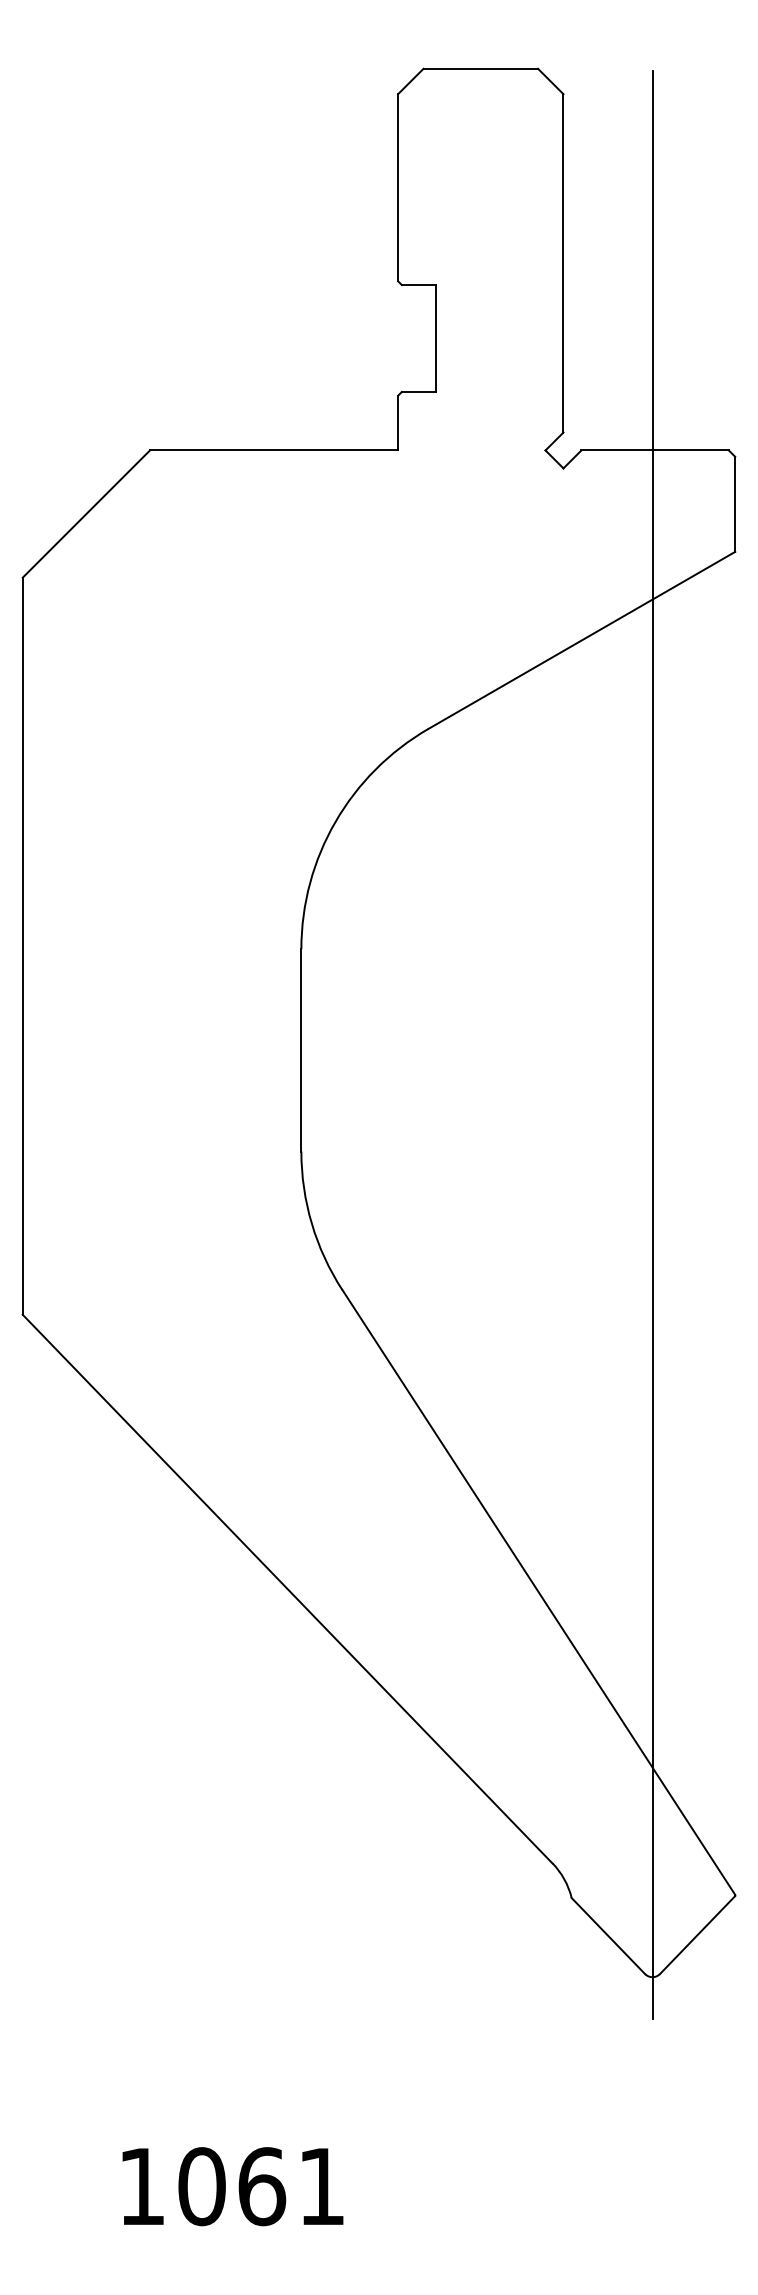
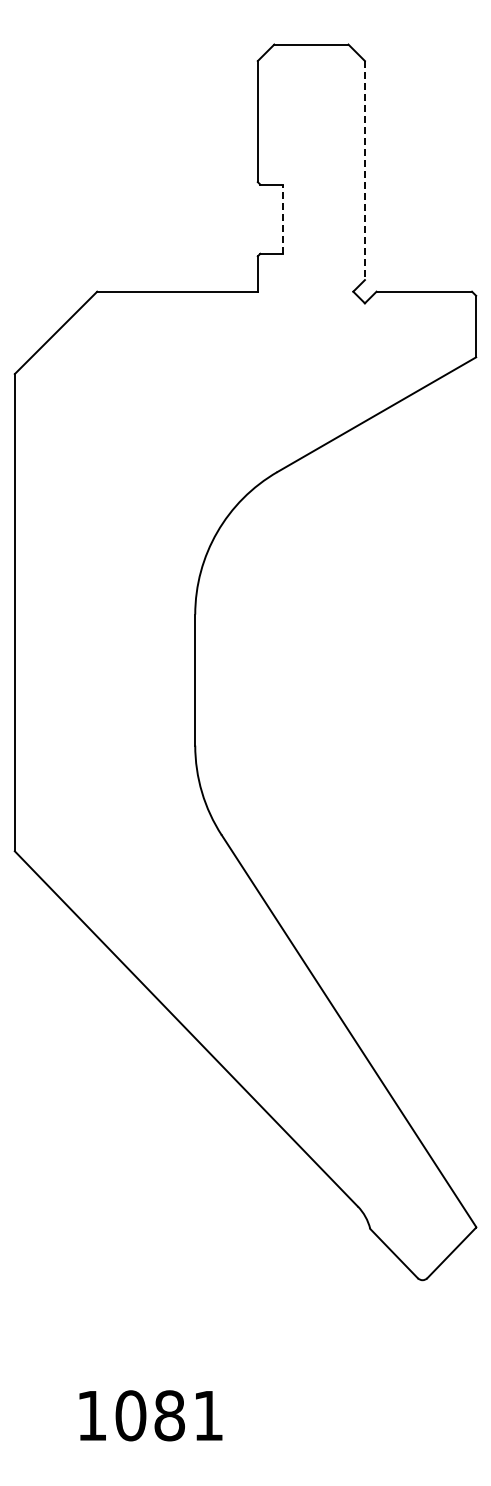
line: (562, 263) -> (364, 170), solid -> dashed
line: (436, 338) -> (282, 219), solid -> dashed
line: (652, 1044) -> (422, 676), removed
text: (261, 2186) -> (169, 1415), 1061 -> 1081

